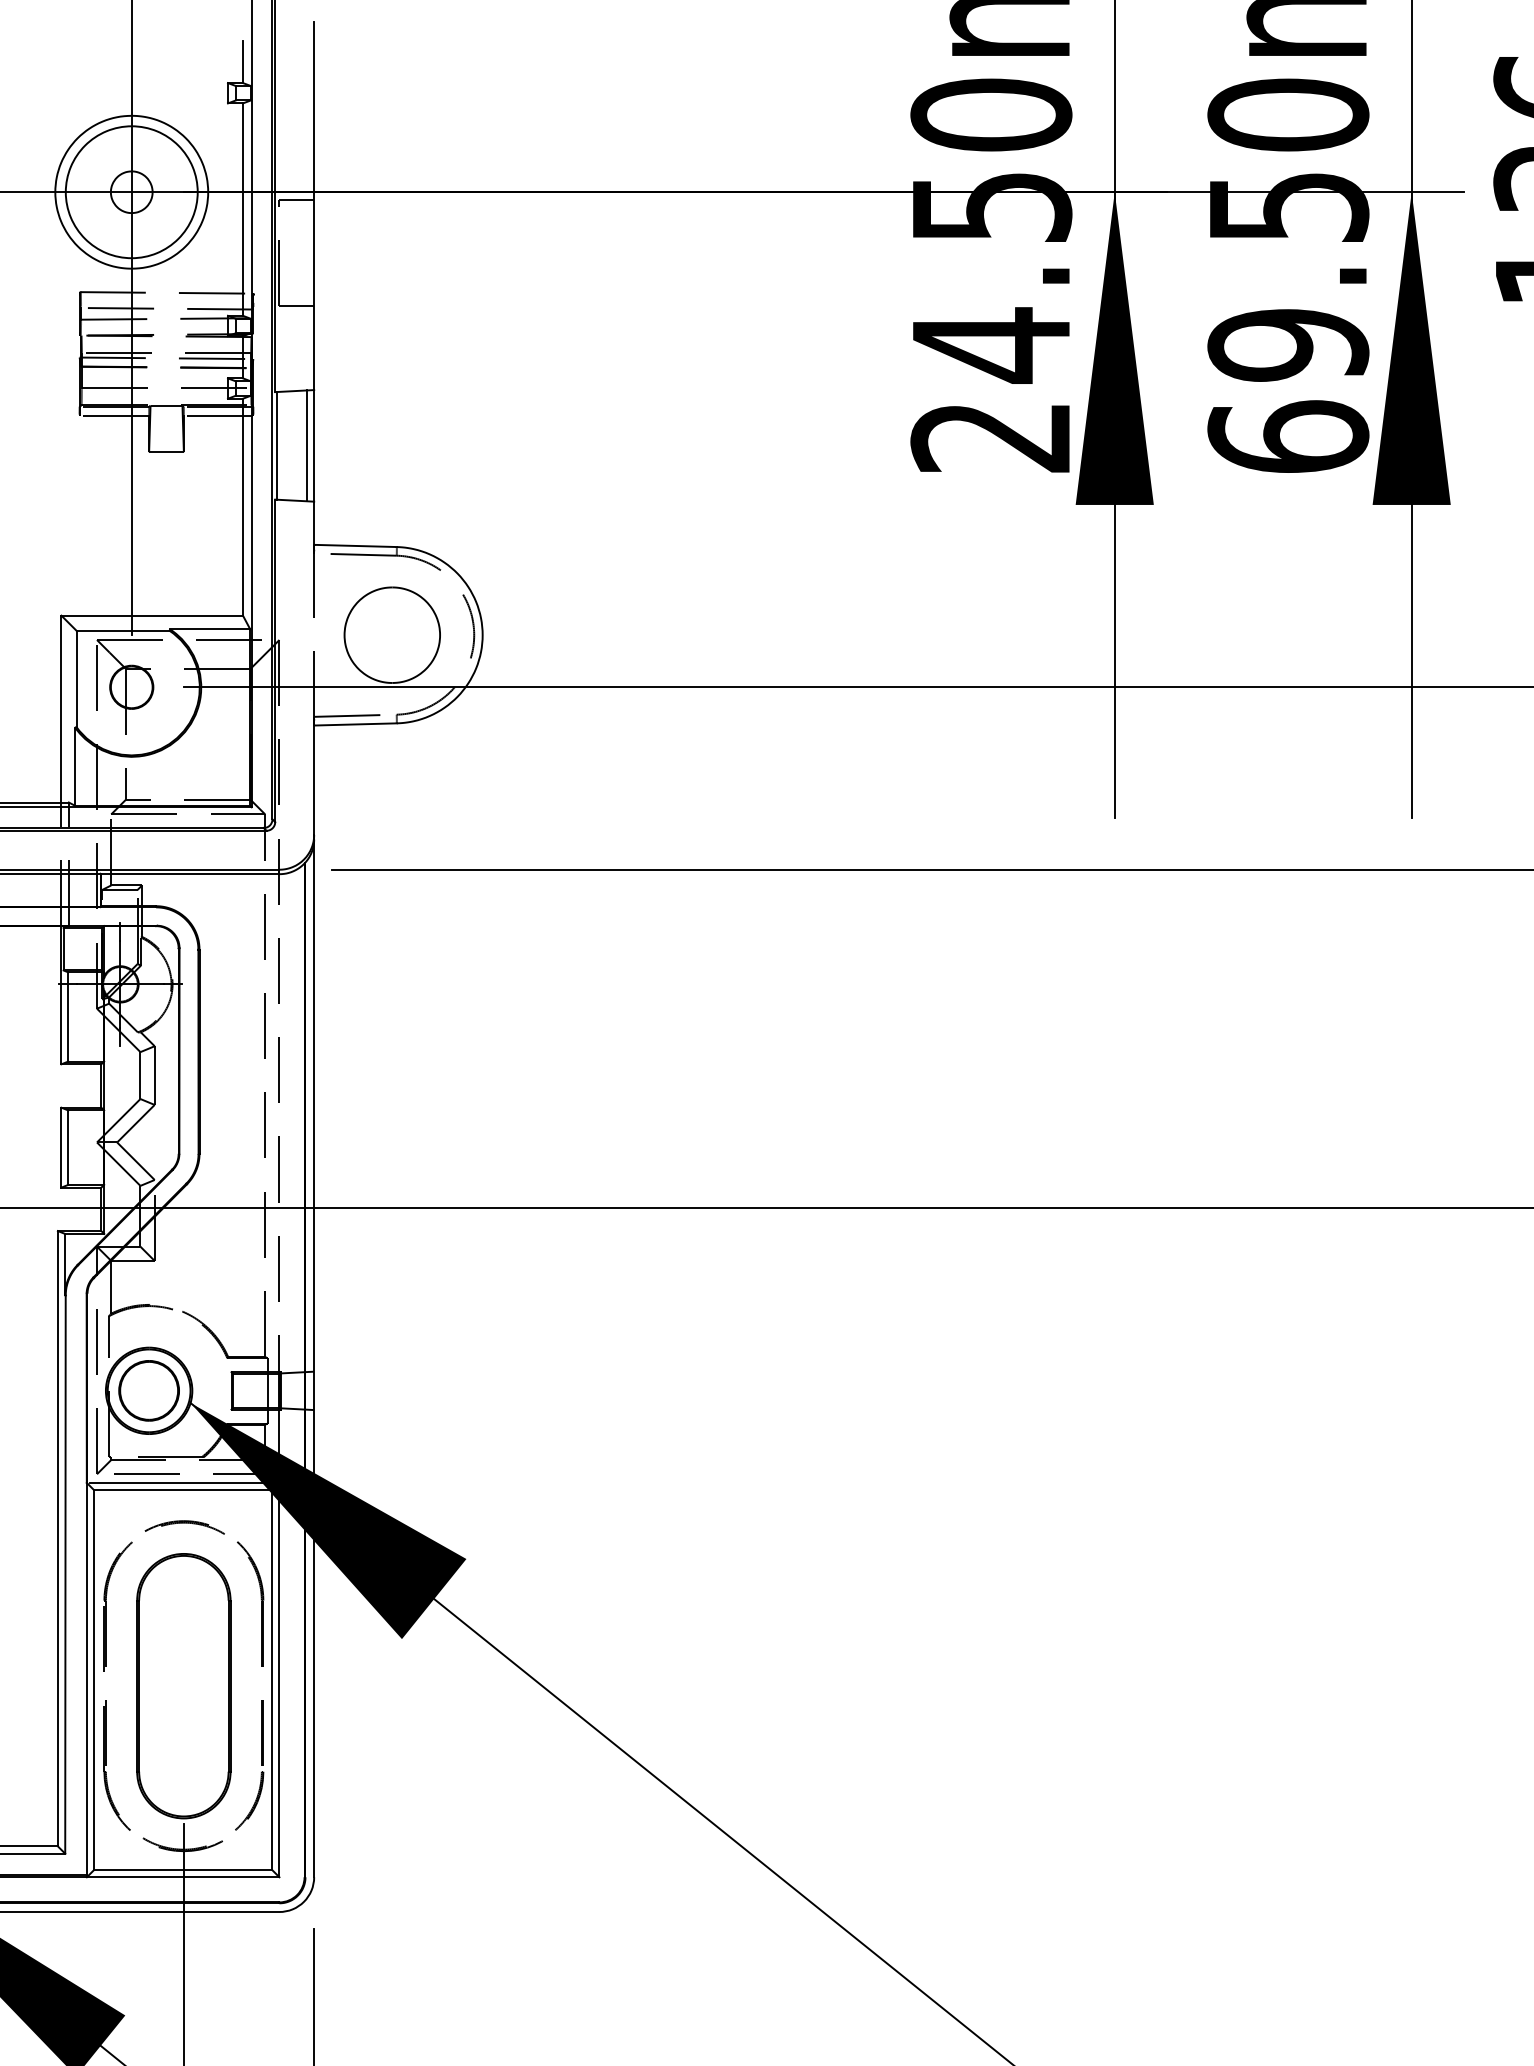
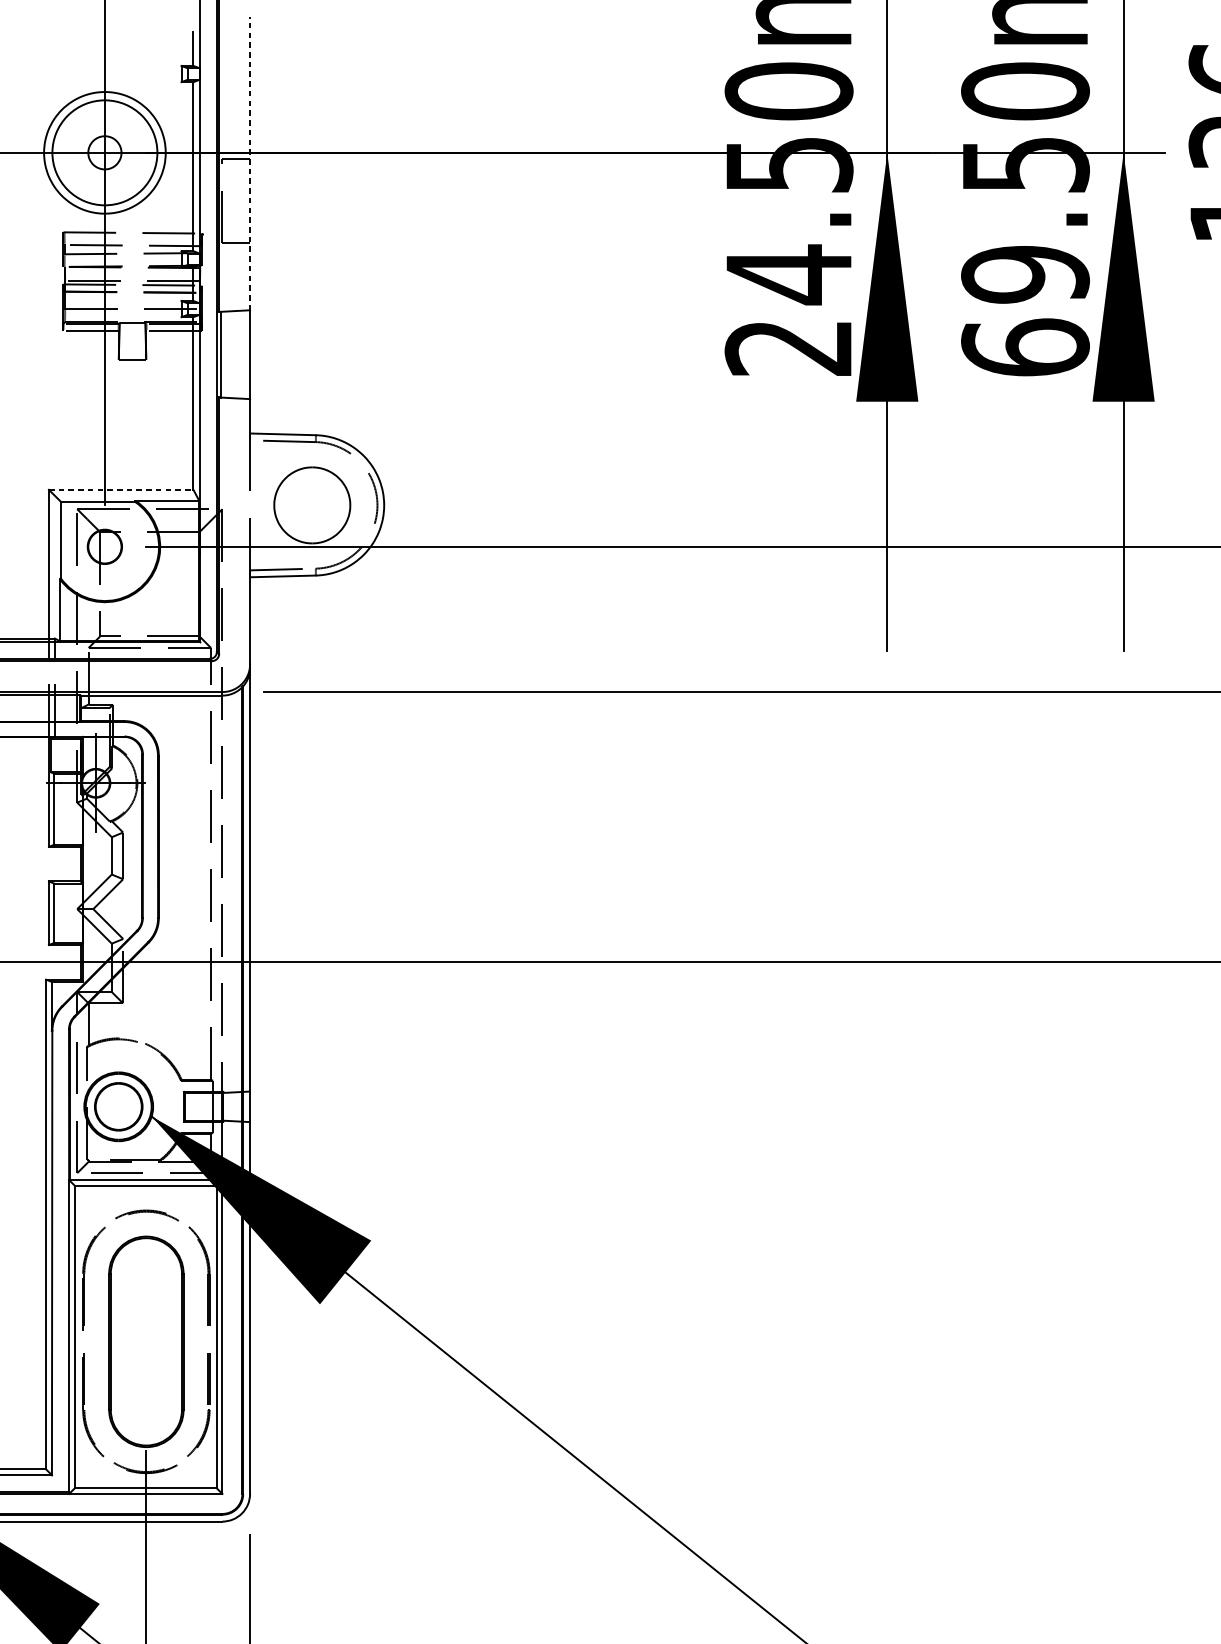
line: (314, 205) -> (250, 163), solid -> dashed
line: (307, 445) -> (244, 354), removed
line: (152, 615) -> (121, 489), solid -> dashed

